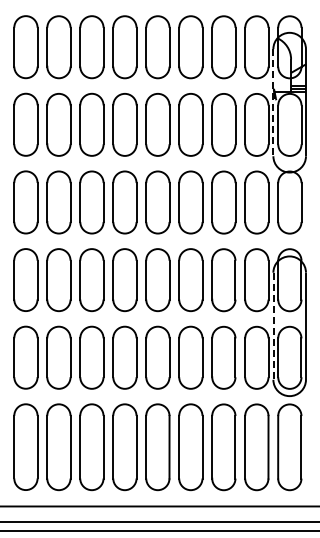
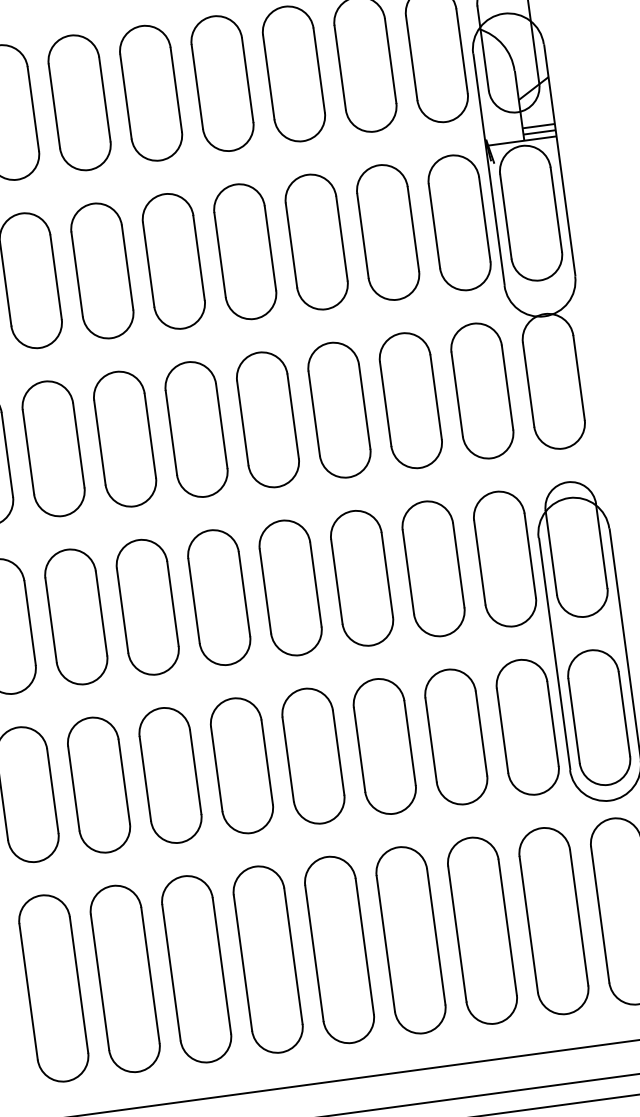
line: (273, 102) -> (489, 169), dashed -> solid
line: (273, 326) -> (554, 654), dashed -> solid

